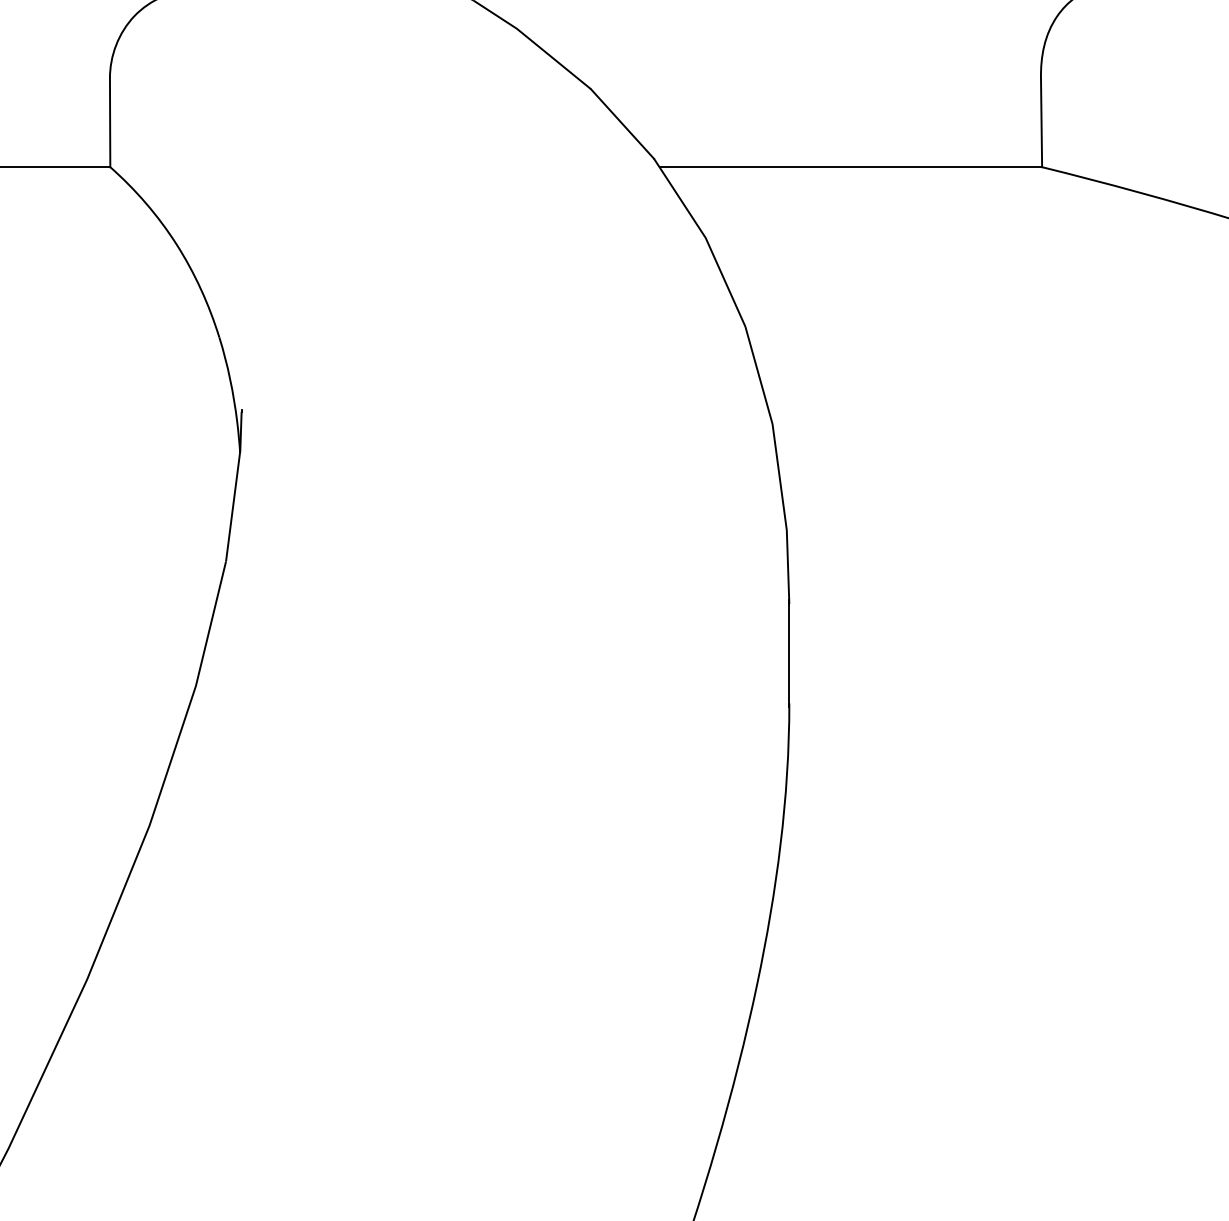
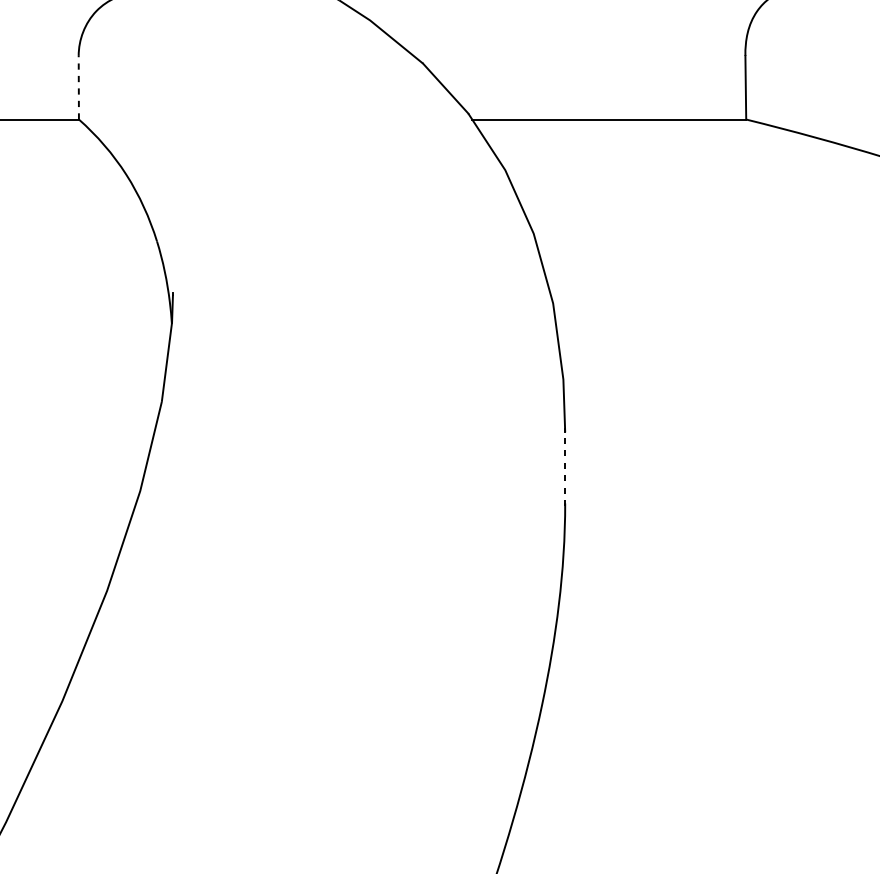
line: (110, 122) -> (79, 87), solid -> dashed
line: (789, 654) -> (565, 468), solid -> dashed

